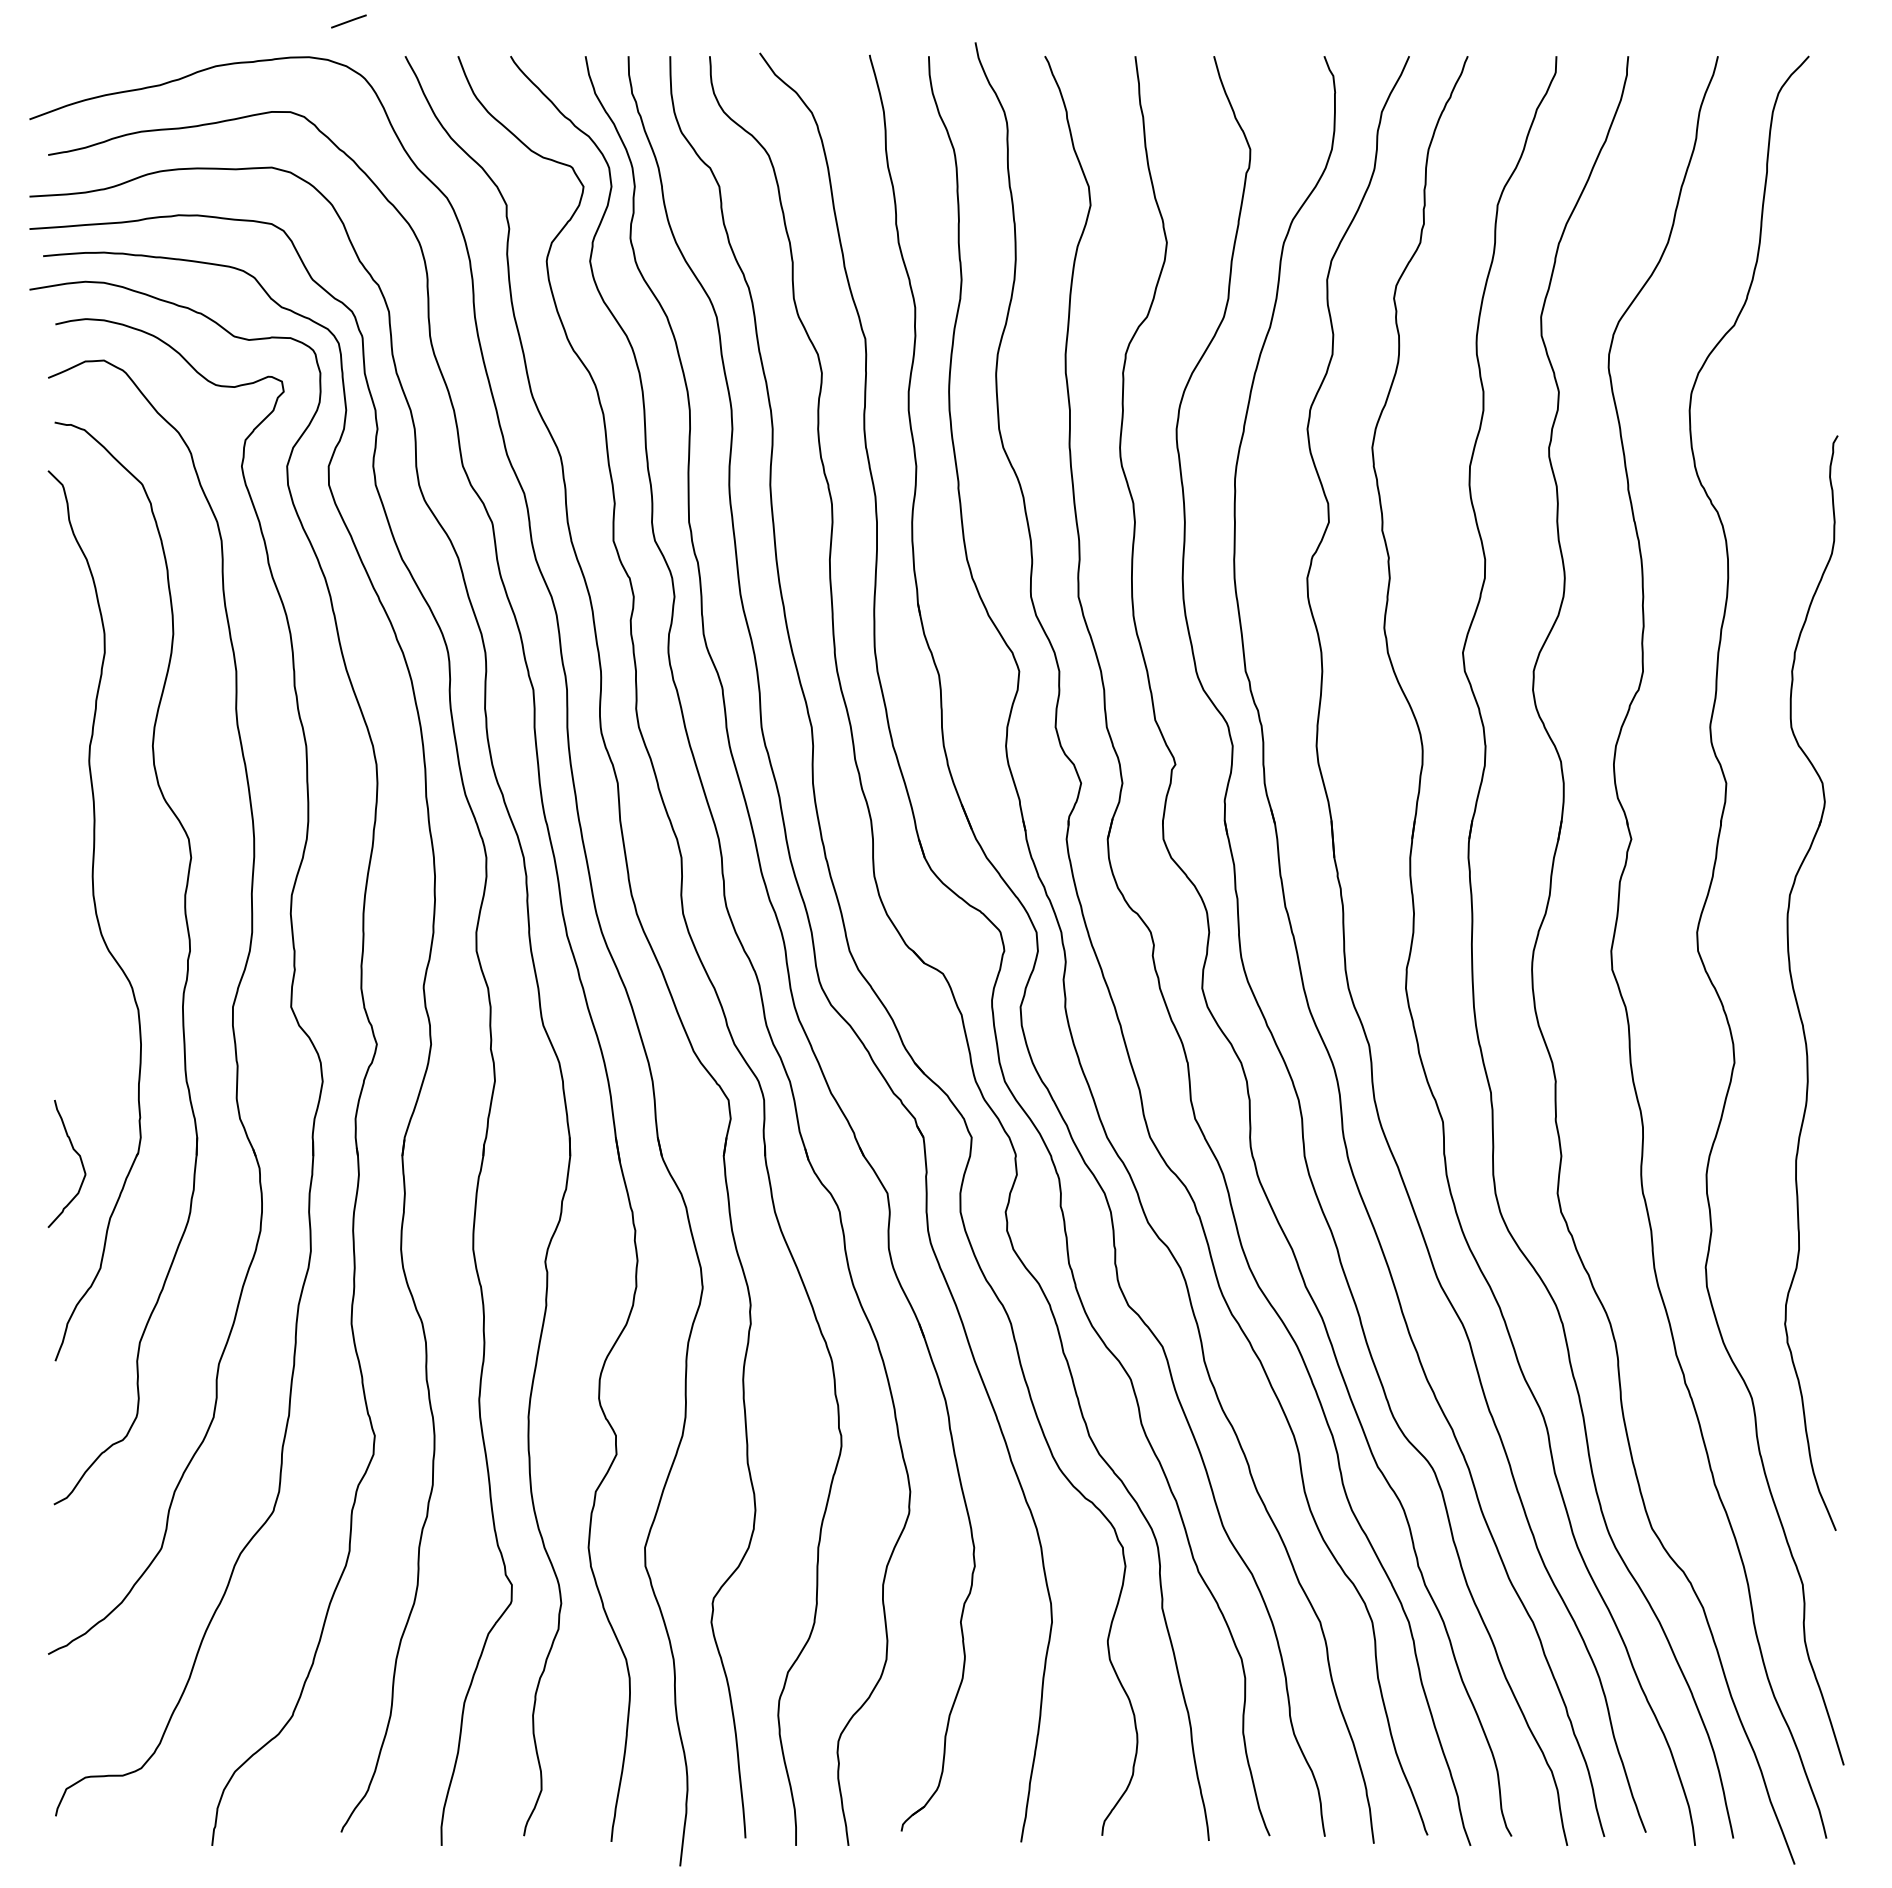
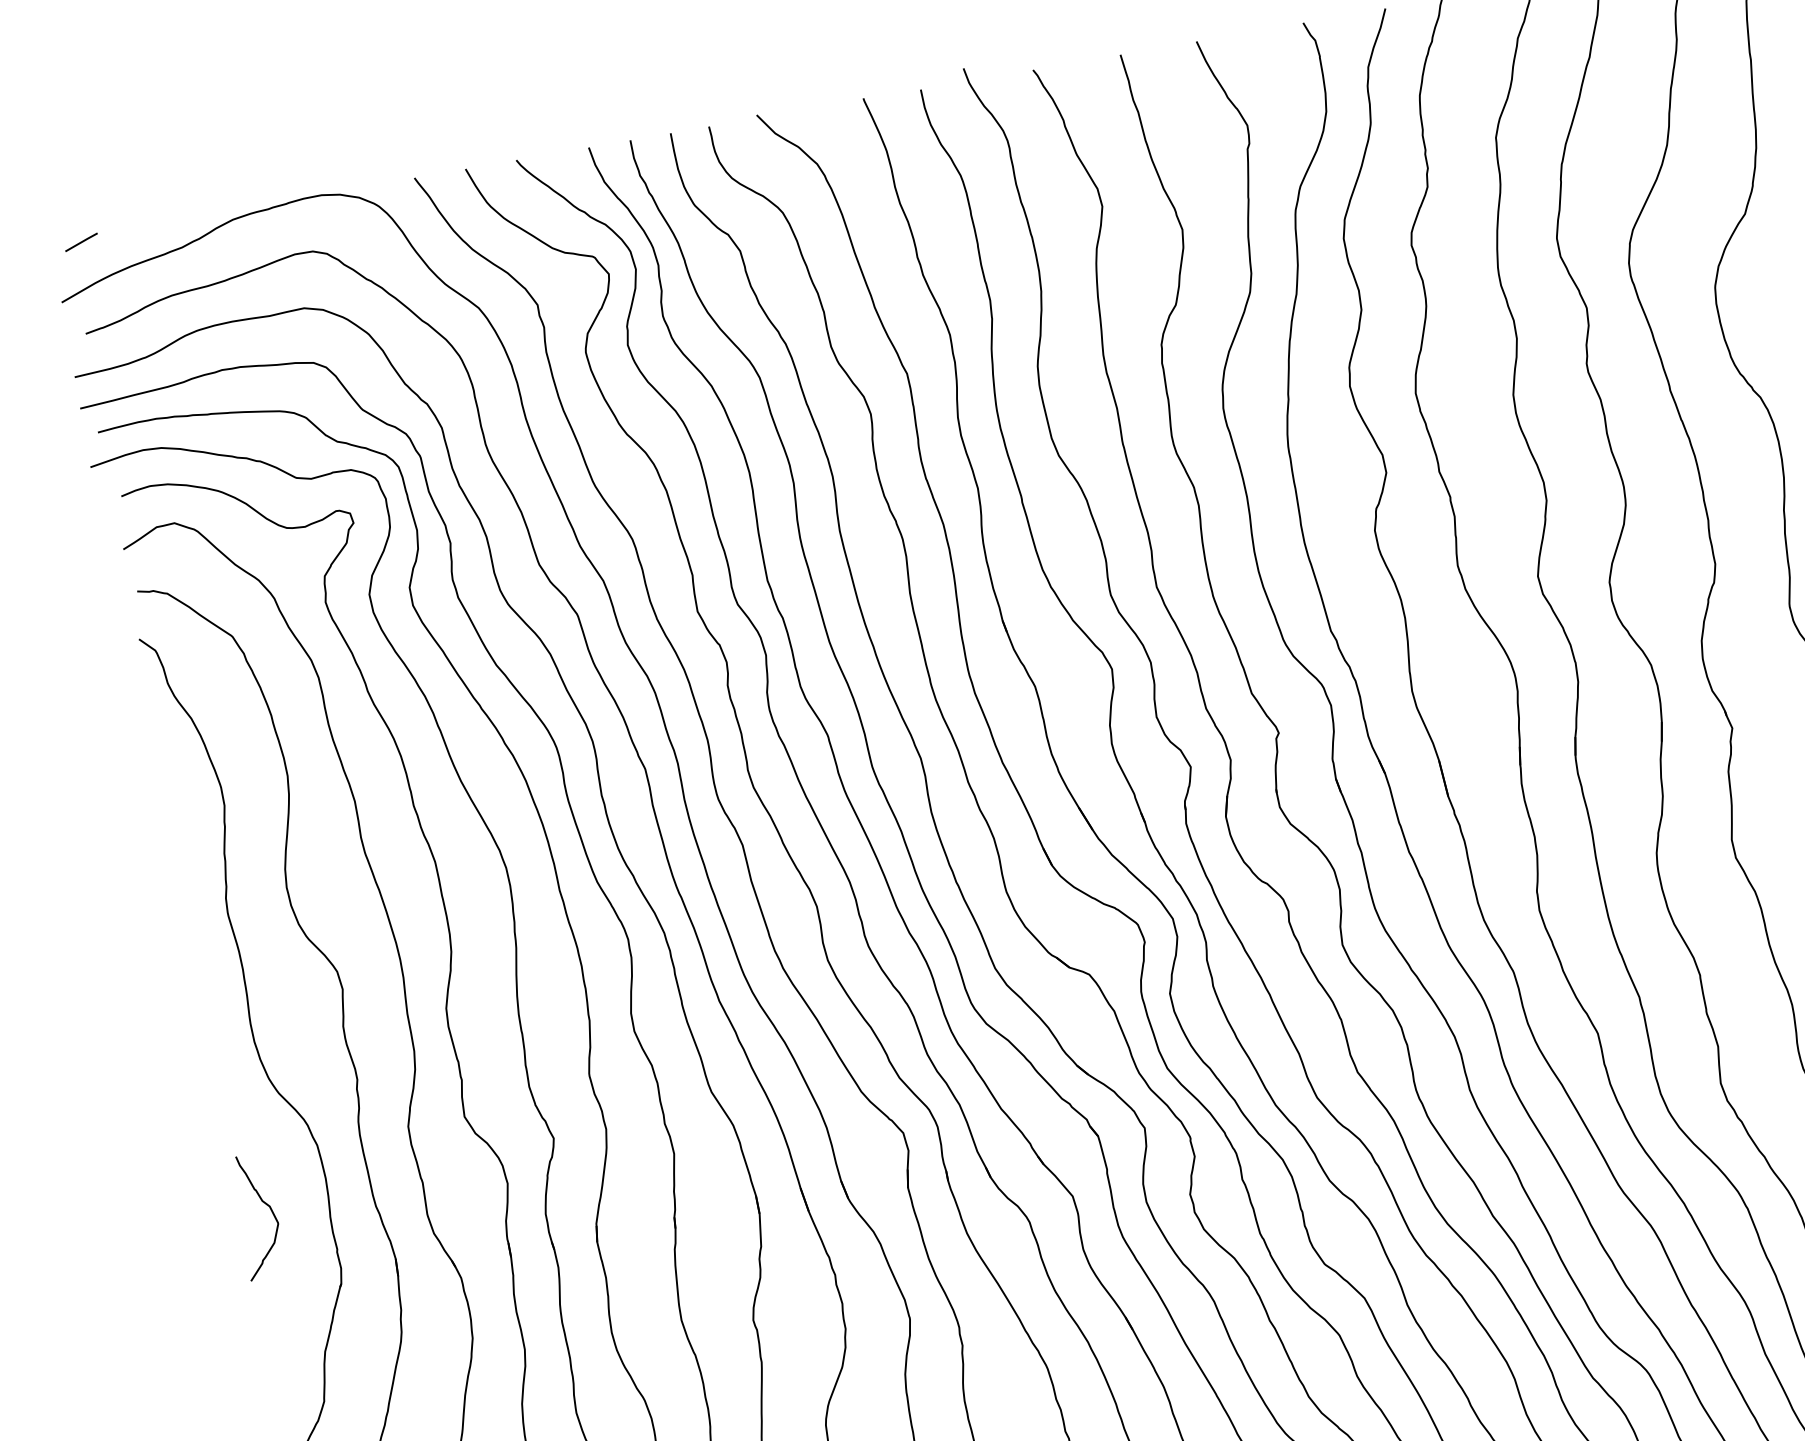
line: (348, 21) -> (81, 242), moved
curve: (79, 1158) -> (269, 1209), moved

